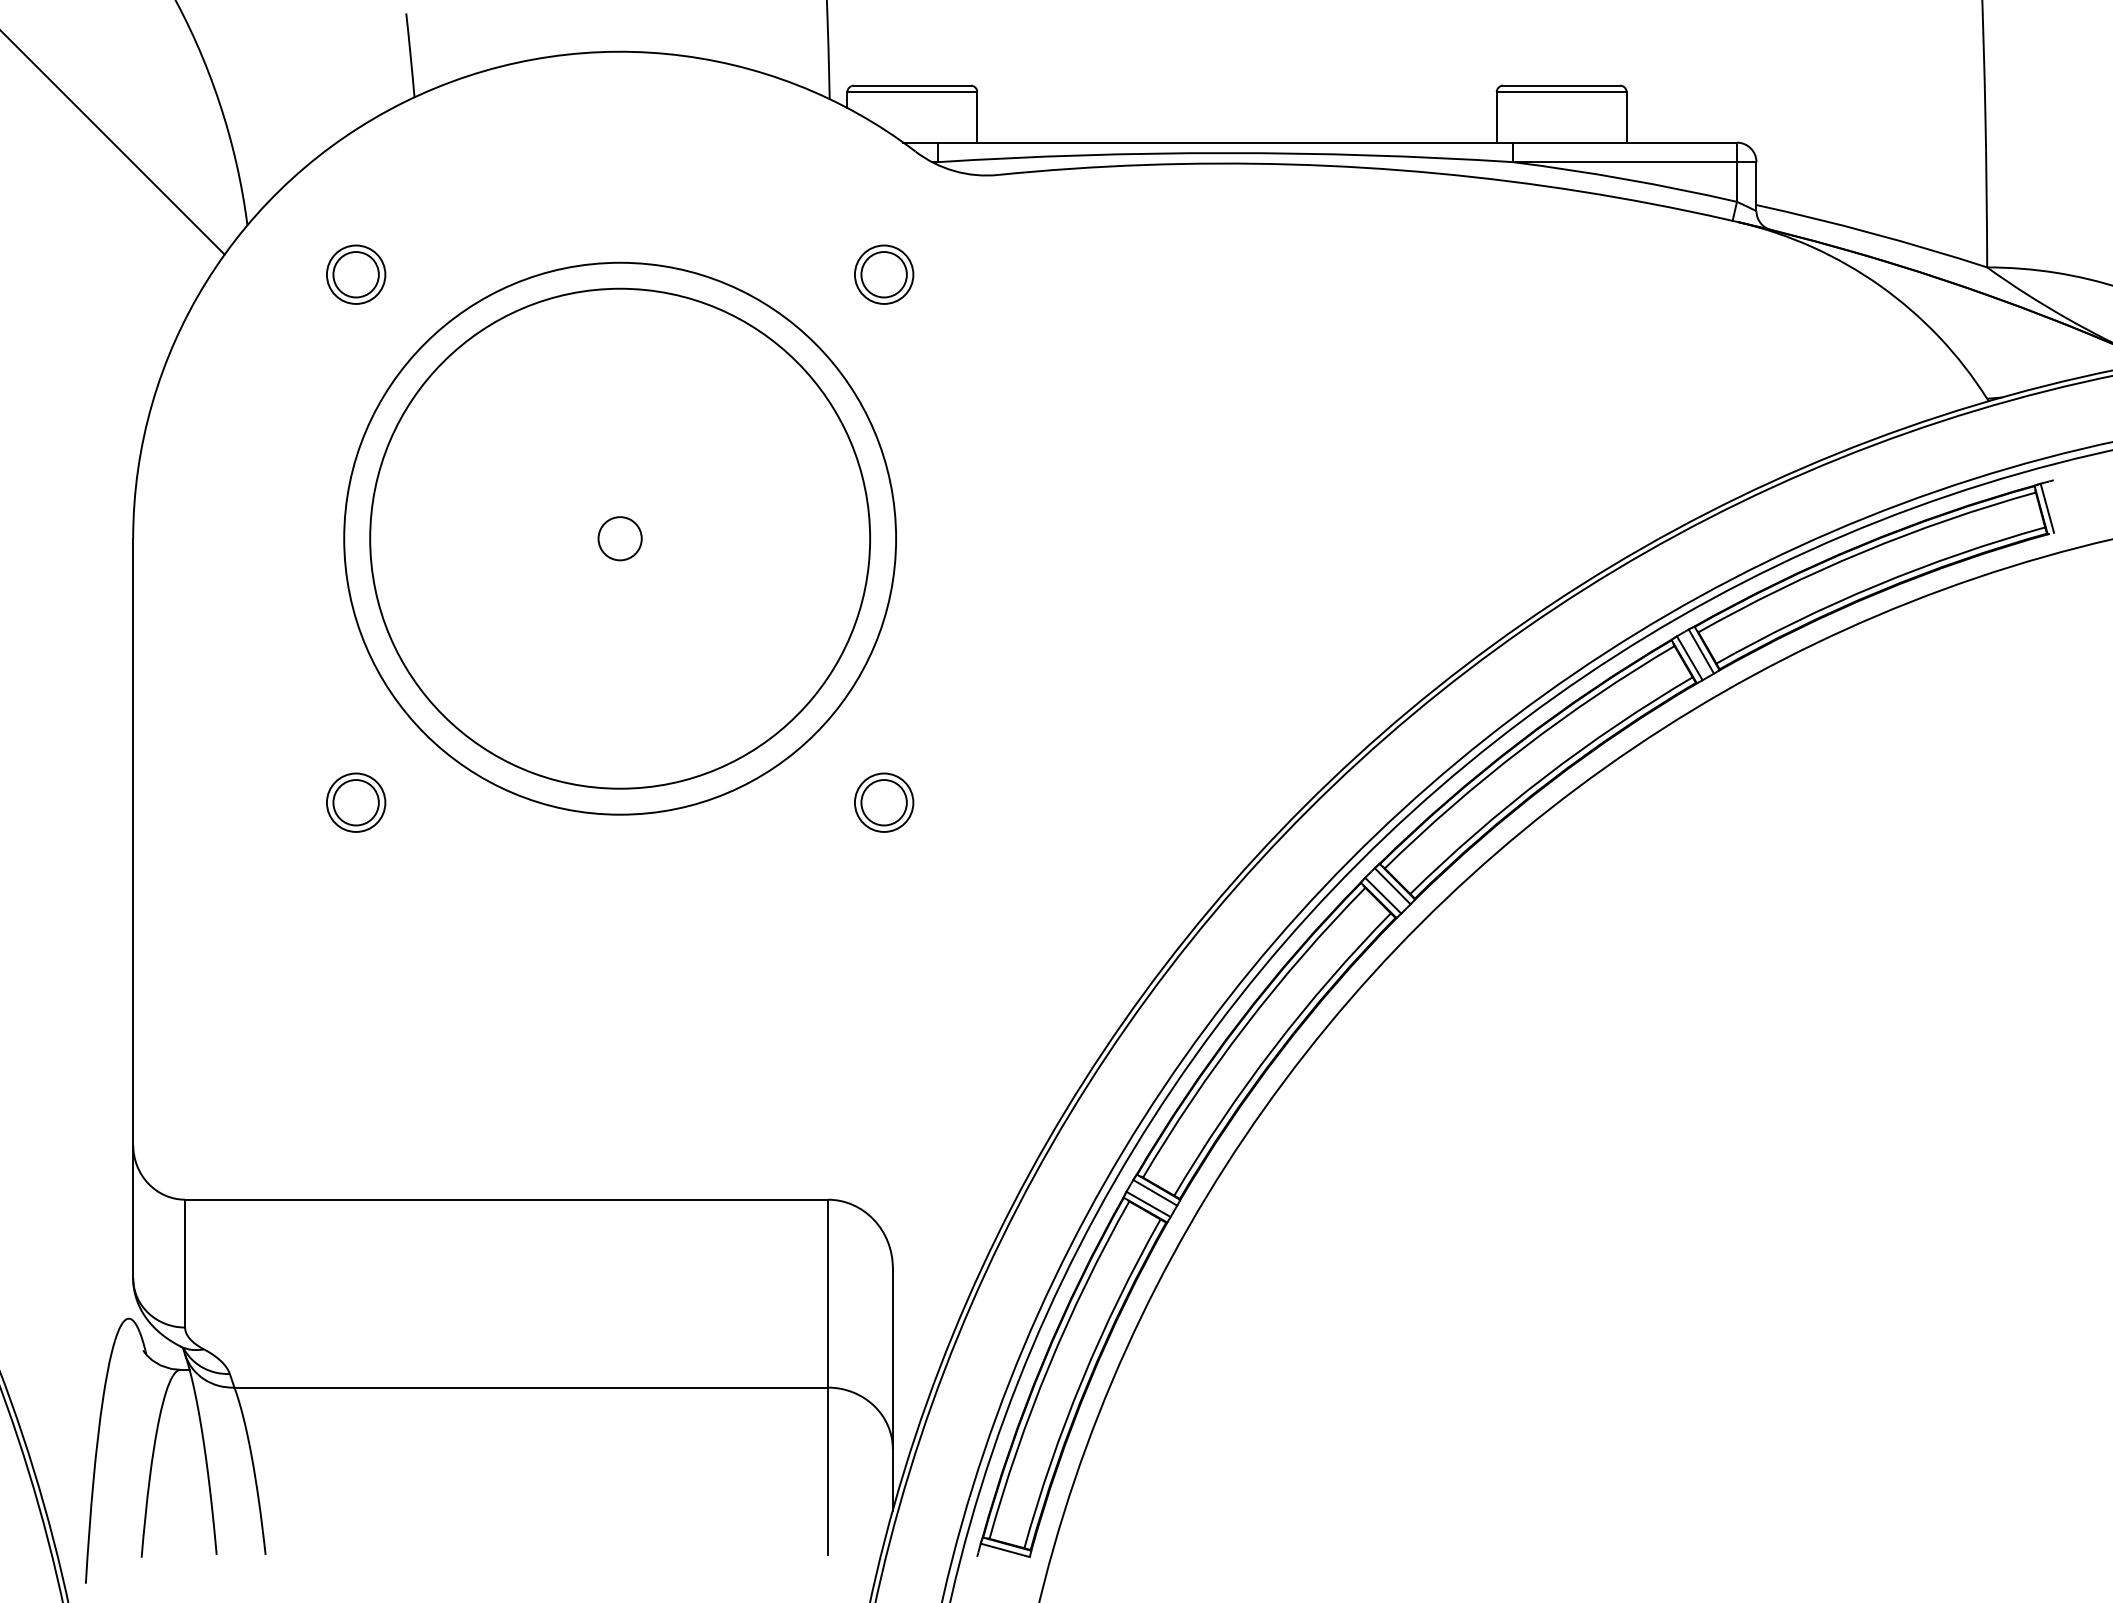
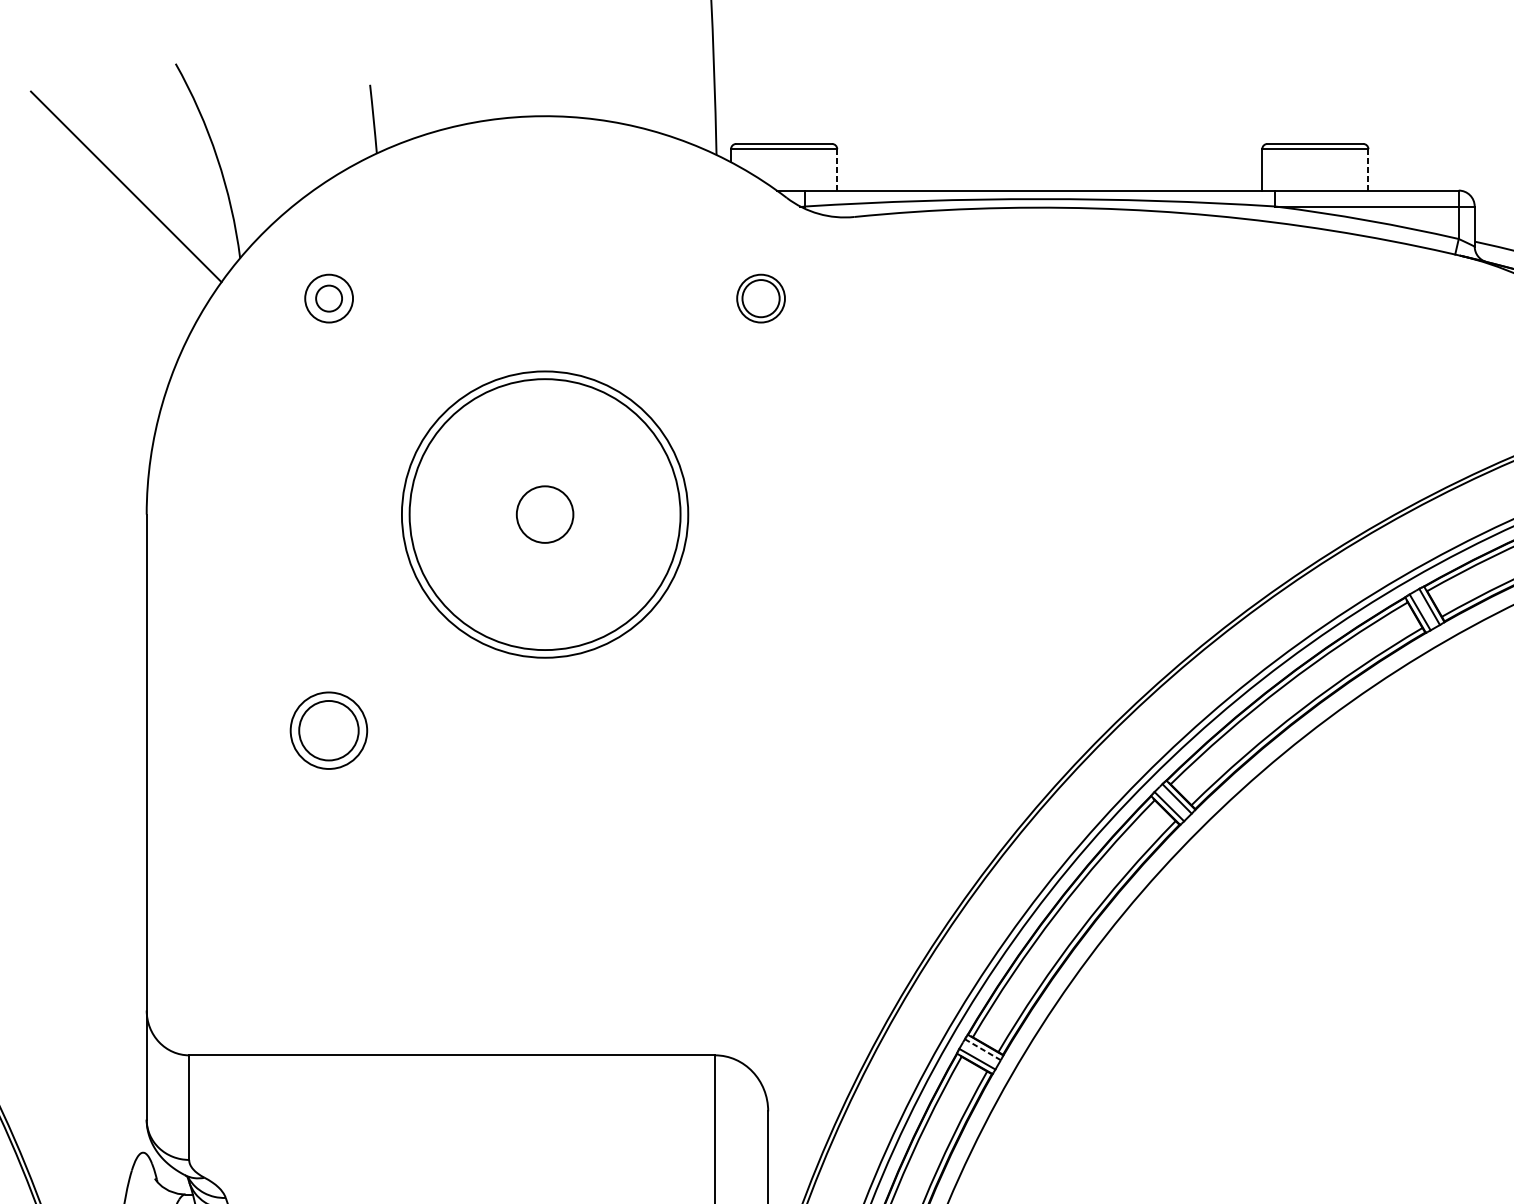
line: (977, 116) -> (837, 169), solid -> dashed
line: (1626, 117) -> (1368, 169), solid -> dashed
circle: (355, 274) -> (328, 298), size x0.7
circle: (619, 538) -> (544, 514), size x1.6
circle: (620, 538) -> (545, 514), size x0.6
circle: (620, 538) -> (545, 514), size x0.7
part: (356, 802) -> (329, 730), size x1.6
part: (884, 802) -> (761, 730), removed
line: (1154, 1192) -> (982, 1049), solid -> dashed

